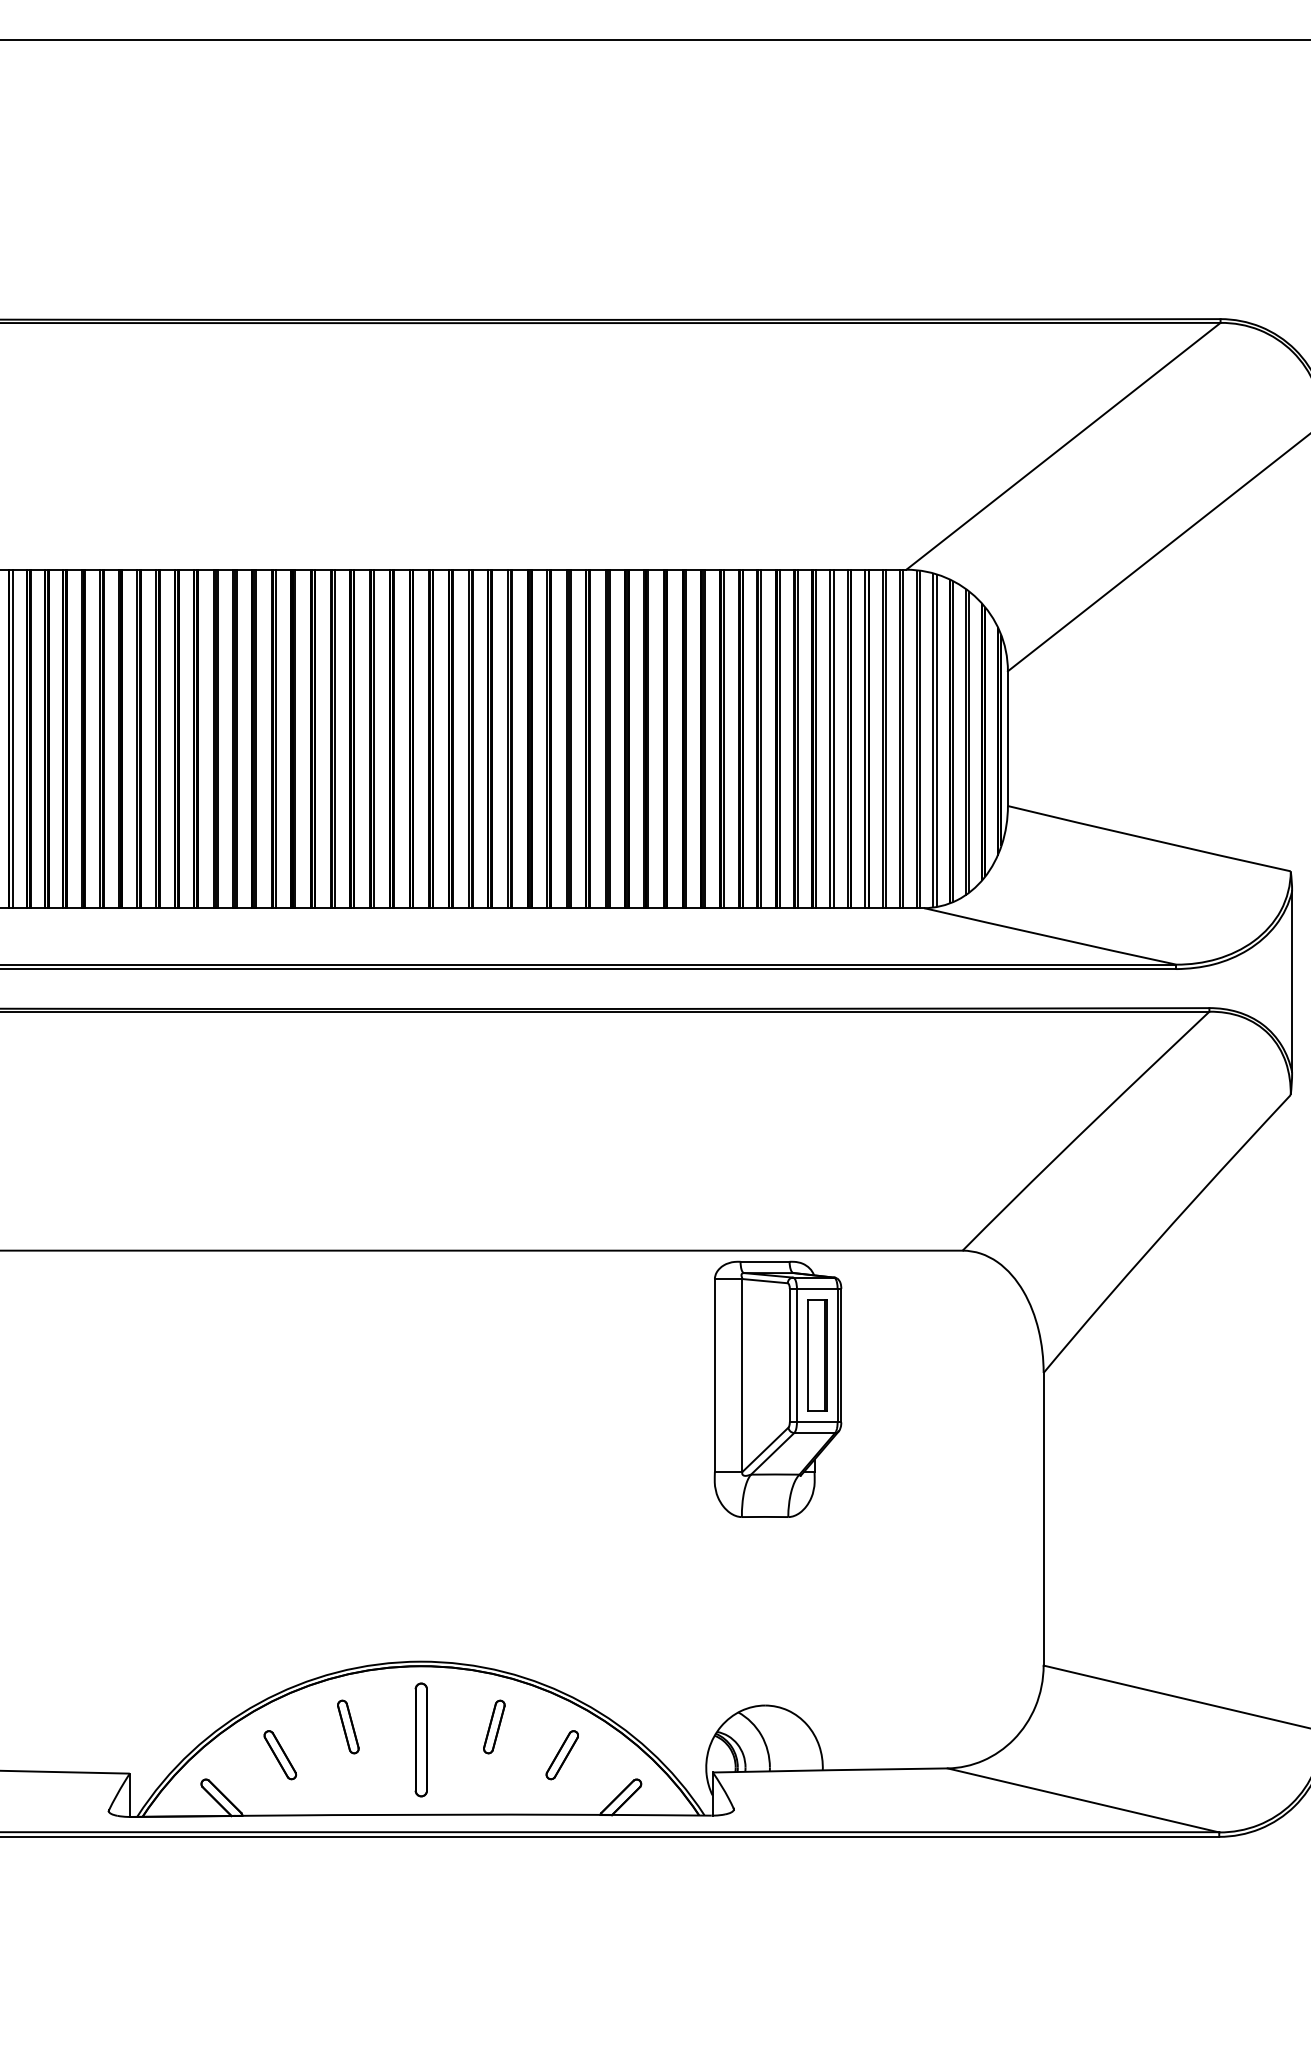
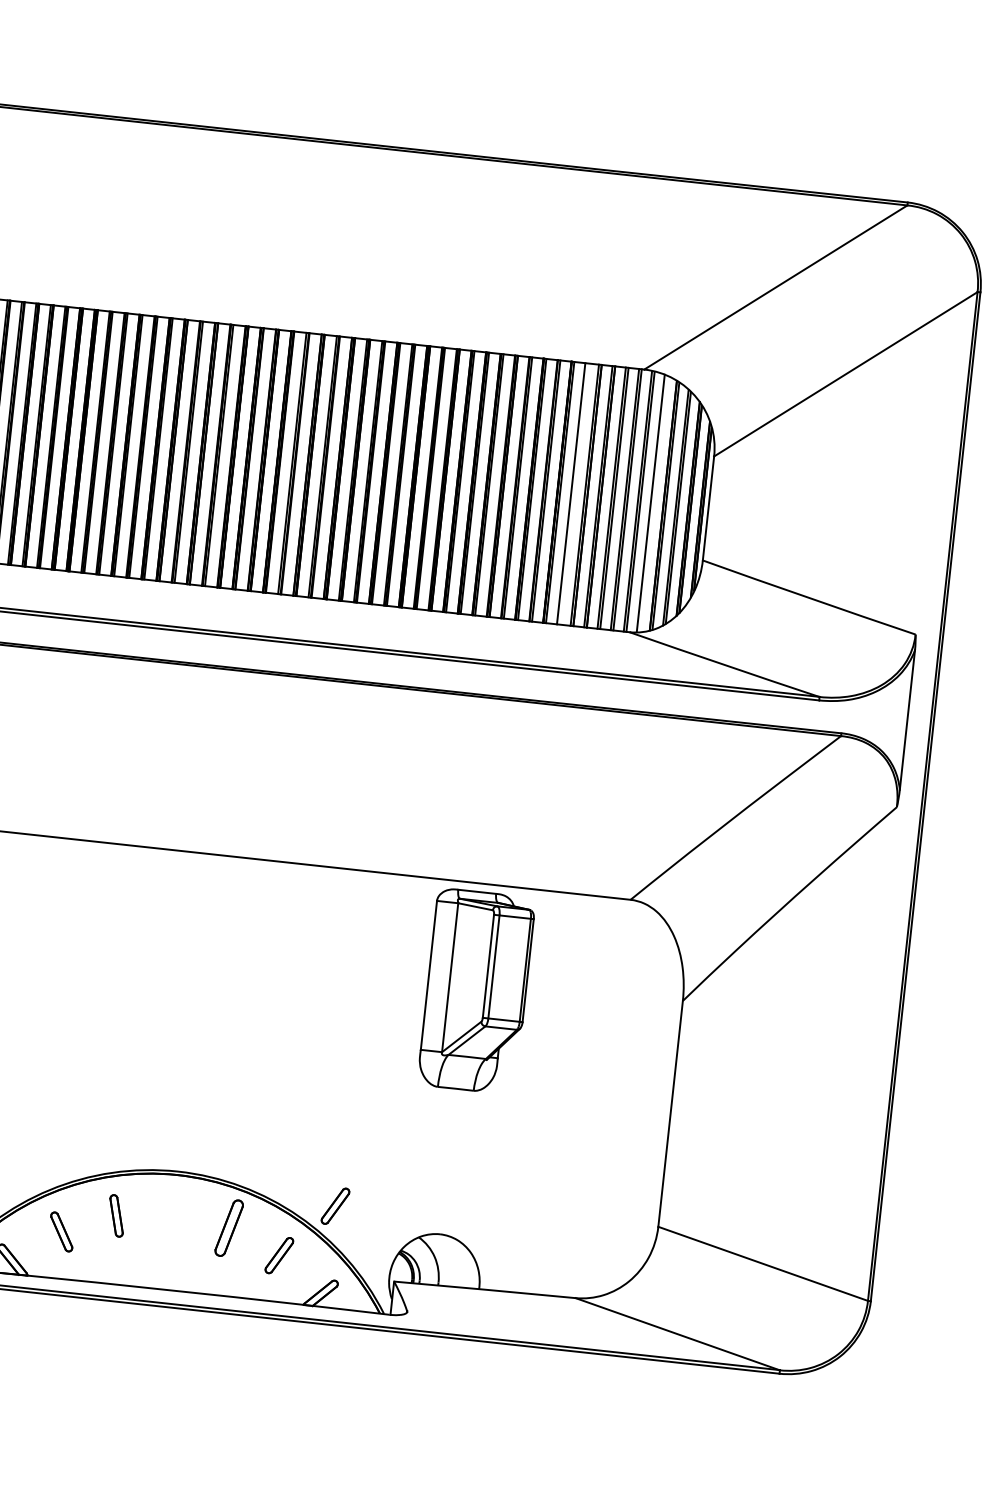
line: (833, 738) -> (573, 493), removed
line: (936, 740) -> (653, 503), removed
part: (817, 1355) -> (509, 968), removed
part: (626, 1684) -> (334, 1206), added
part: (494, 1726) -> (229, 1227), size x1.4
part: (420, 1739) -> (171, 1231), removed

